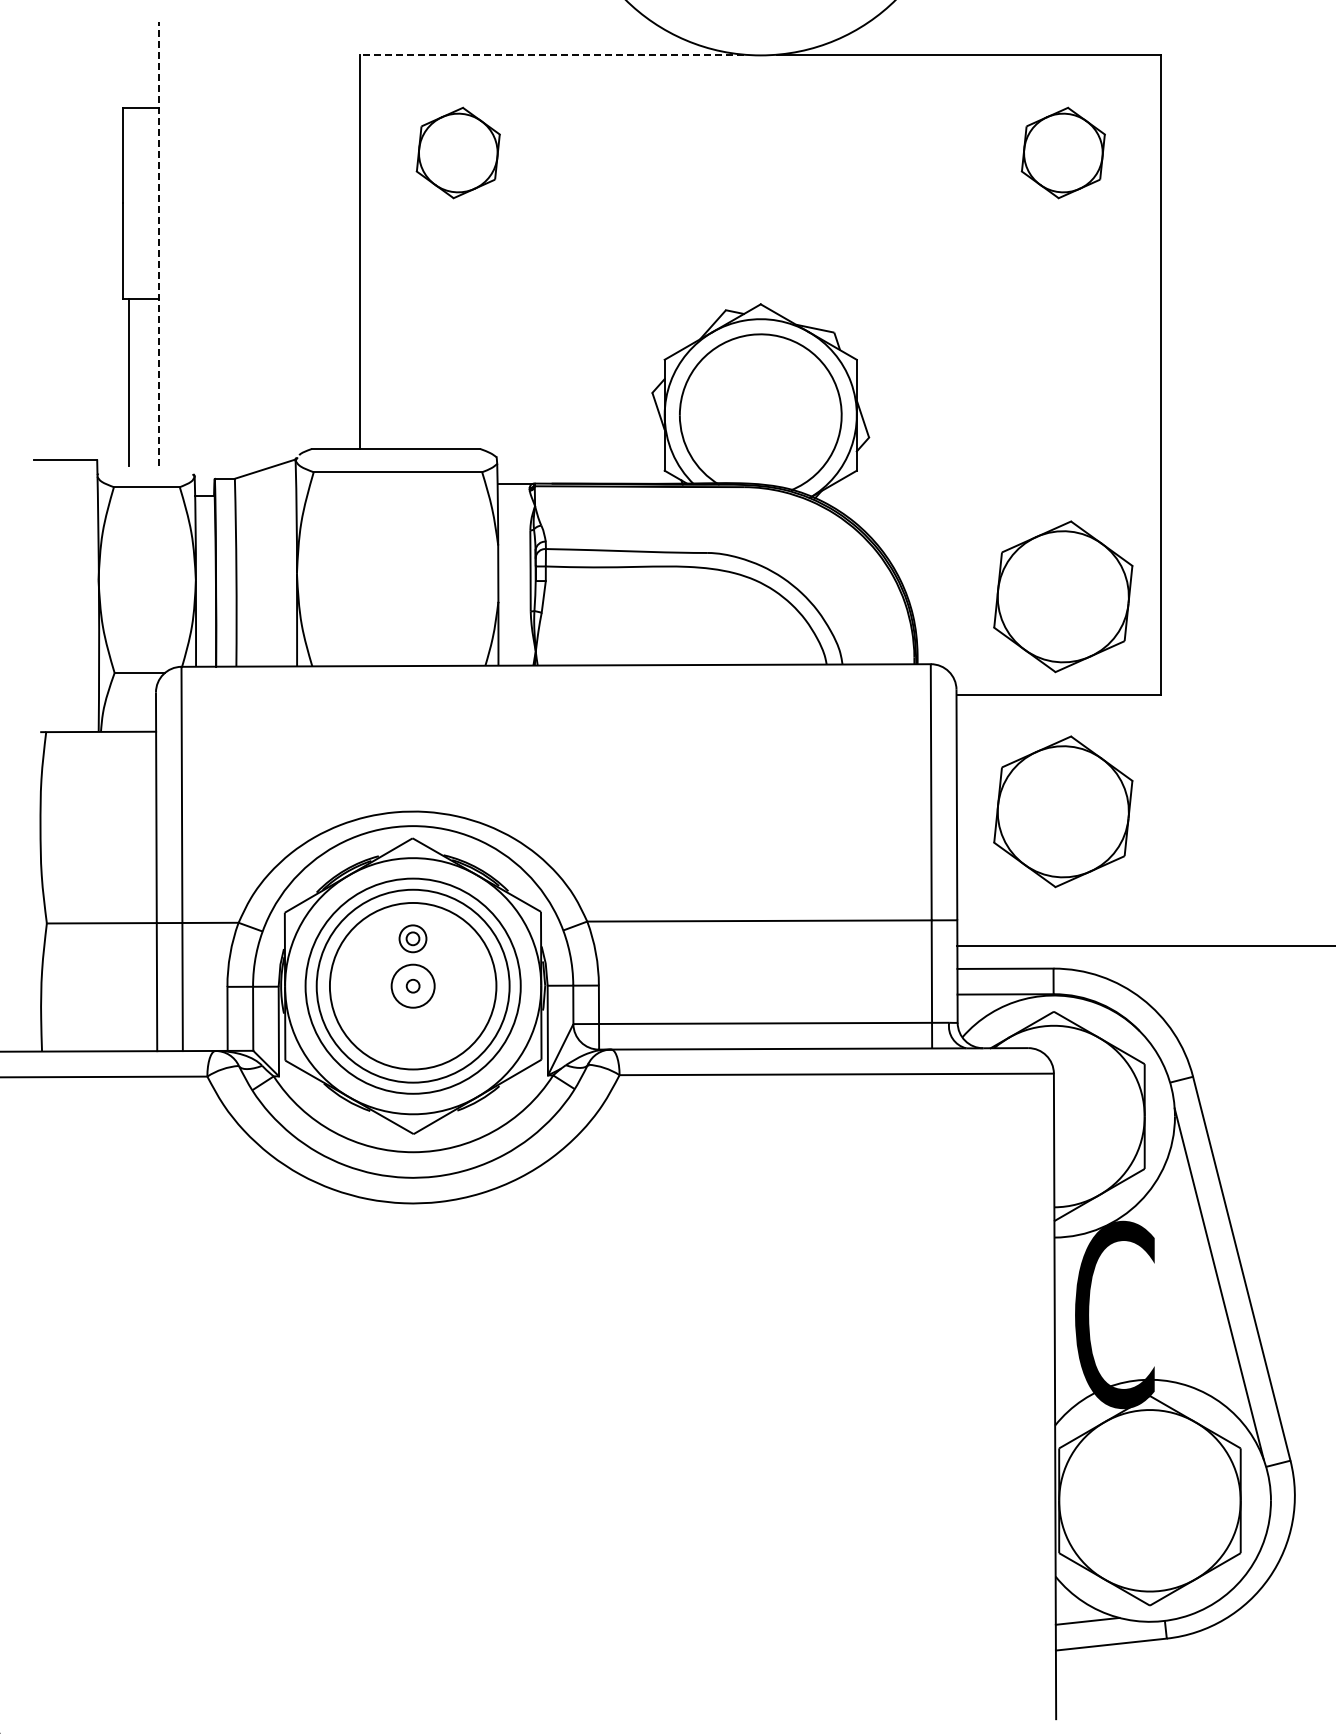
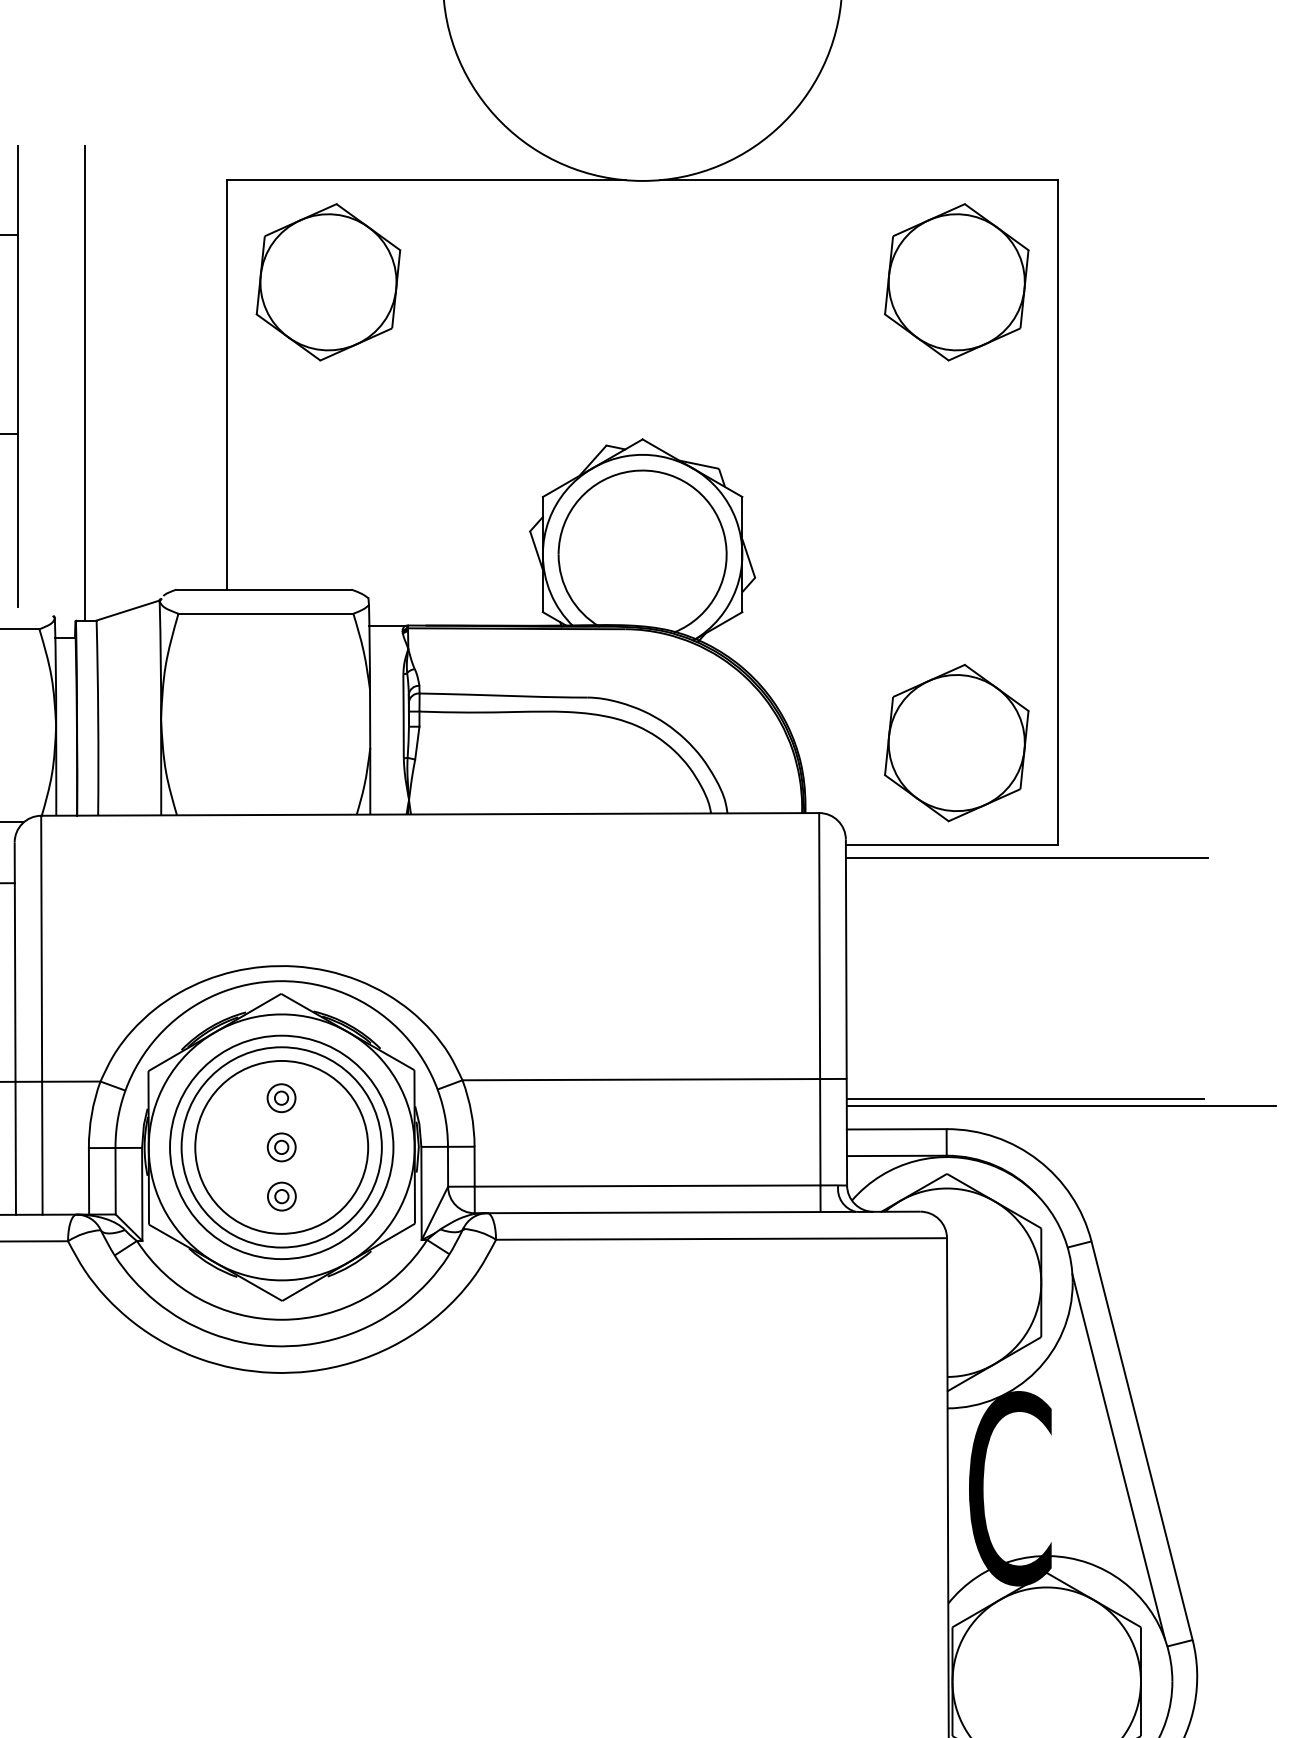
line: (551, 54) -> (425, 180), dashed -> solid
part: (458, 152) -> (328, 281), size x1.67
part: (1063, 152) -> (956, 281), size x1.67
line: (158, 243) -> (17, 376), dashed -> solid
line: (223, 249) -> (84, 382), added
line: (1130, 707) -> (1026, 858), added
part: (1063, 811) -> (956, 965), removed
line: (1129, 939) -> (1025, 1098), added
circle: (412, 985) -> (281, 1146), size x0.62
part: (413, 1033) -> (282, 1196), added

